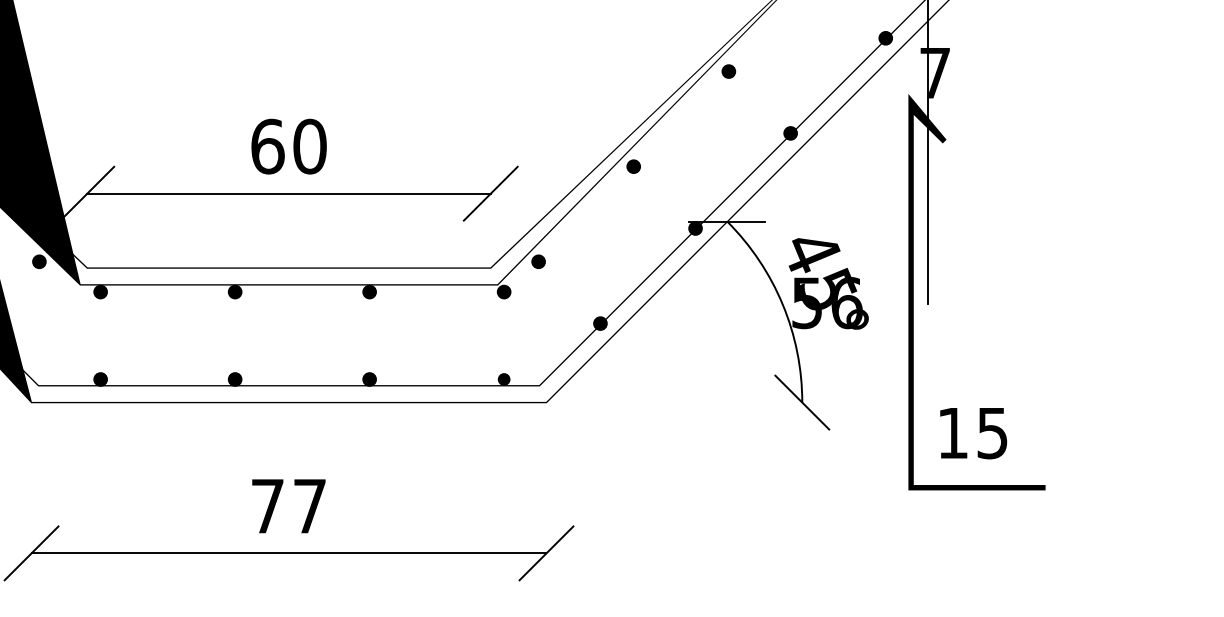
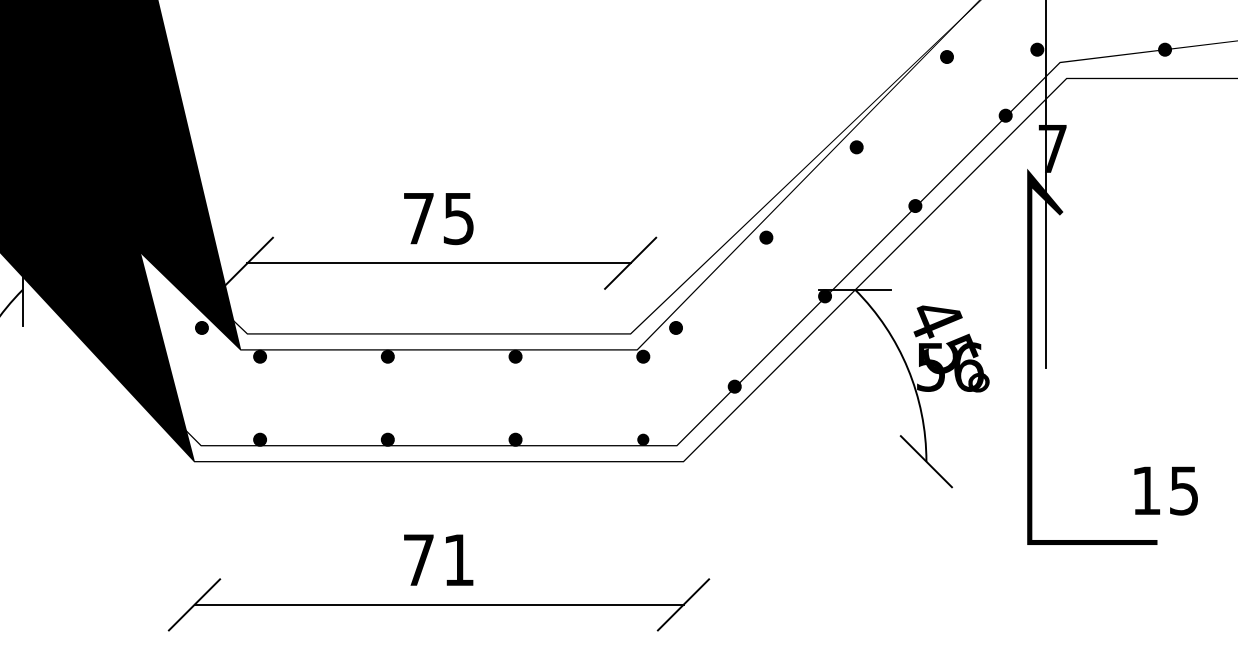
text: (288, 146) -> (438, 218), 60 -> 75
text: (972, 432) -> (1165, 490), moved
text: (309, 505) -> (458, 559), 77 -> 71

